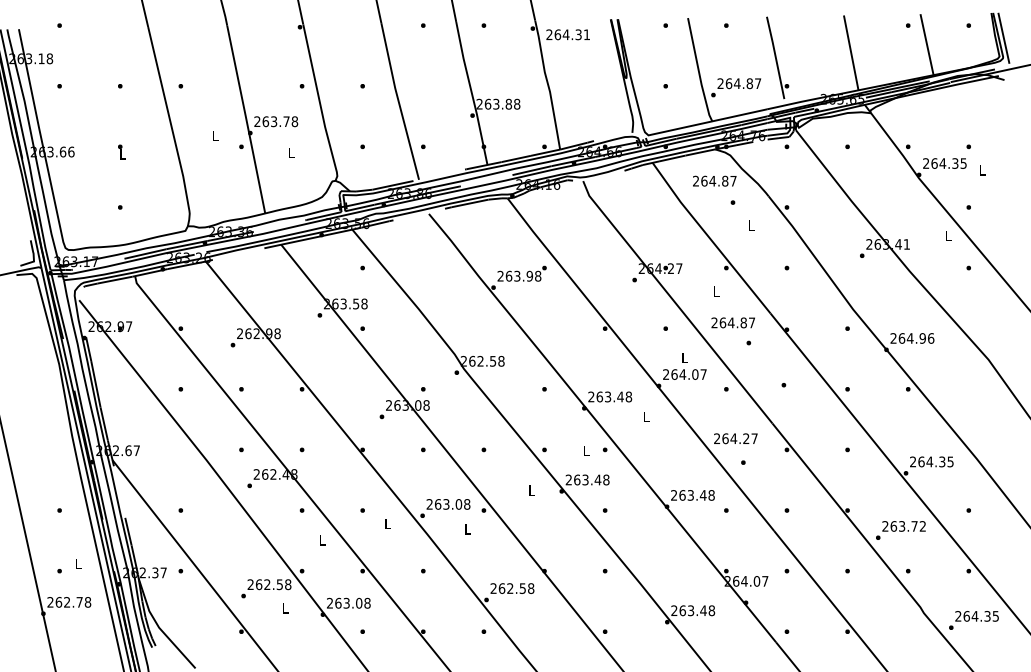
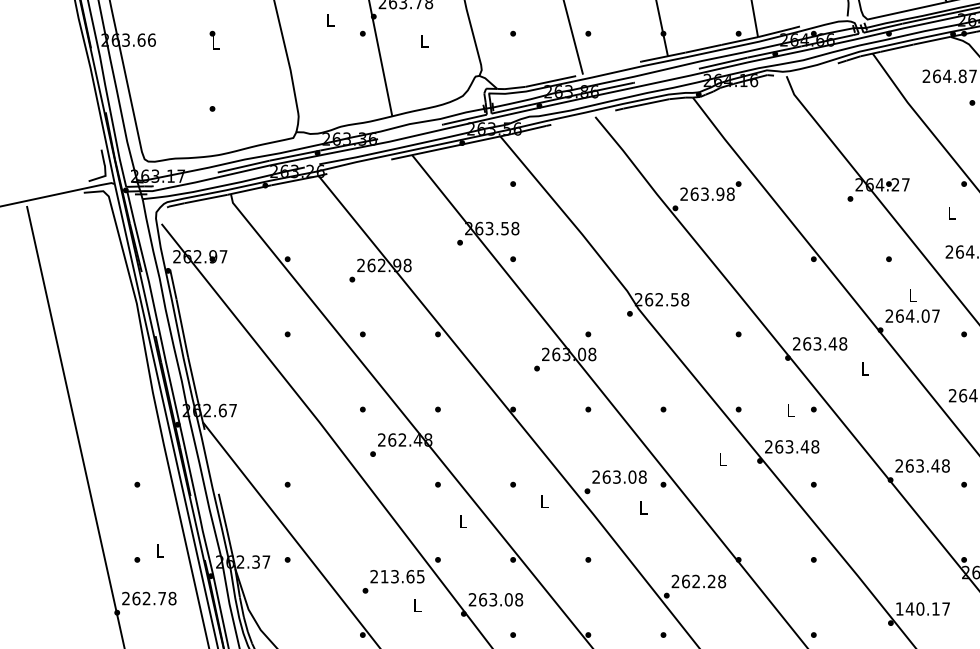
text: (273, 584) -> (402, 576), 262.58 -> 213.65
text: (522, 588) -> (711, 581), 262.58 -> 262.28
text: (693, 610) -> (923, 608), 263.48 -> 140.17

